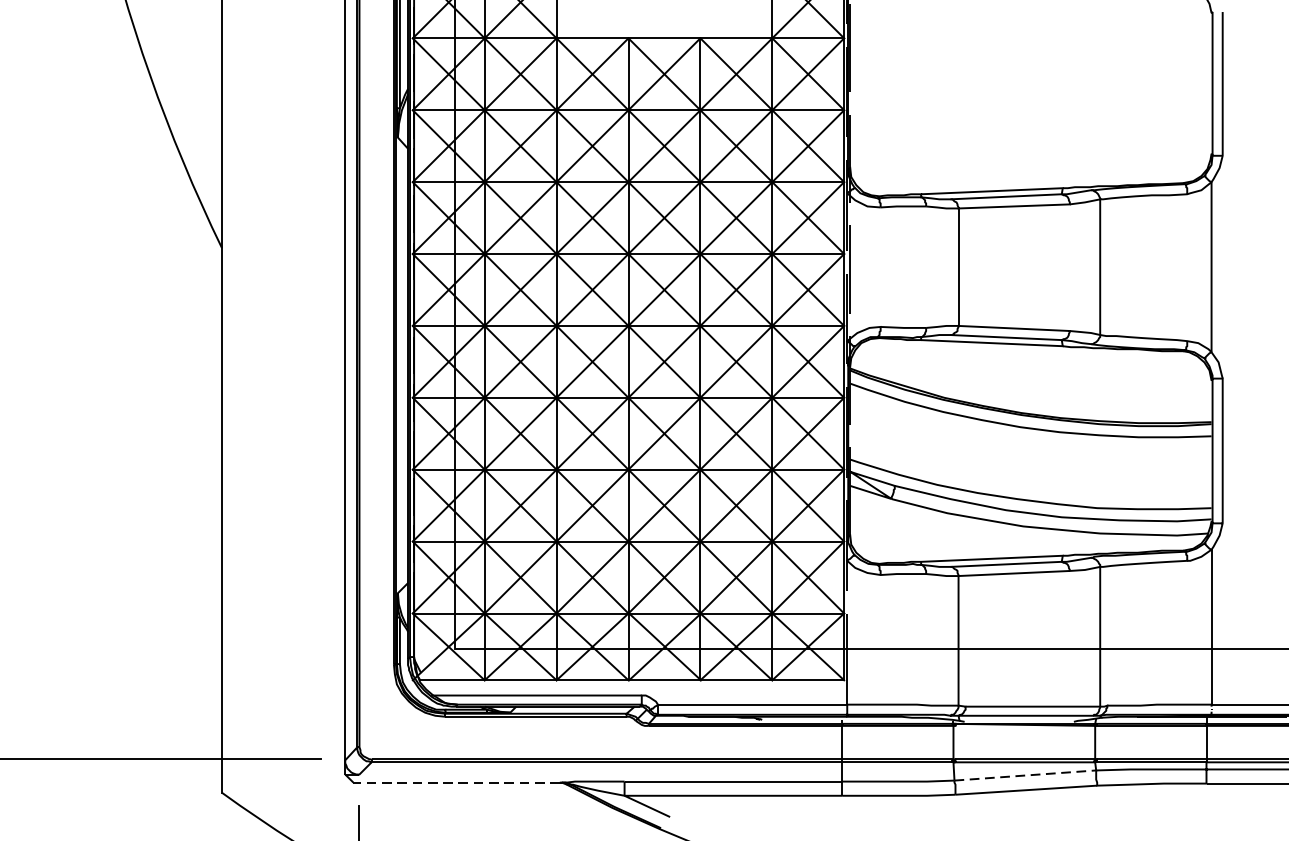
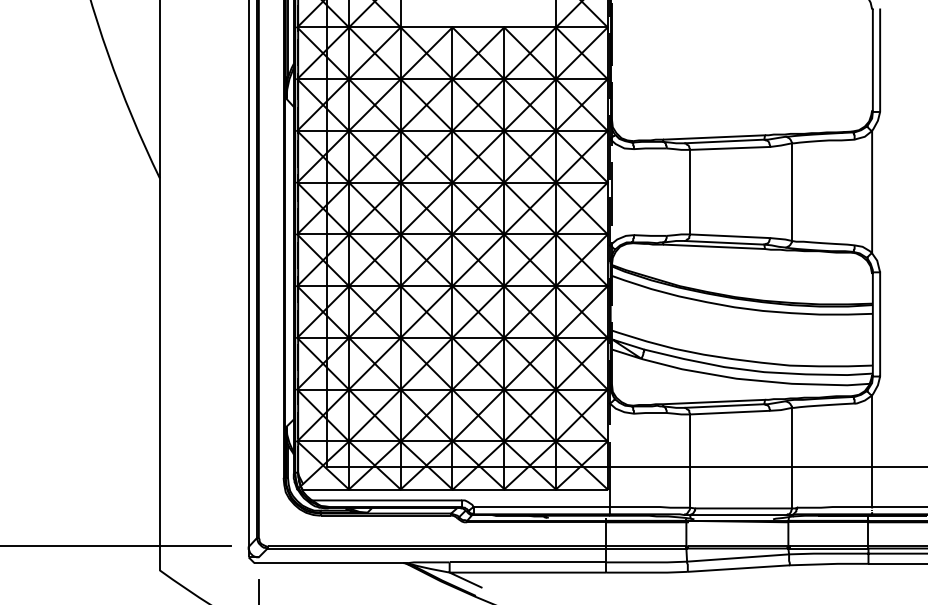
line: (1025, 774) -> (738, 557), dashed -> solid
line: (456, 783) -> (328, 563), dashed -> solid

